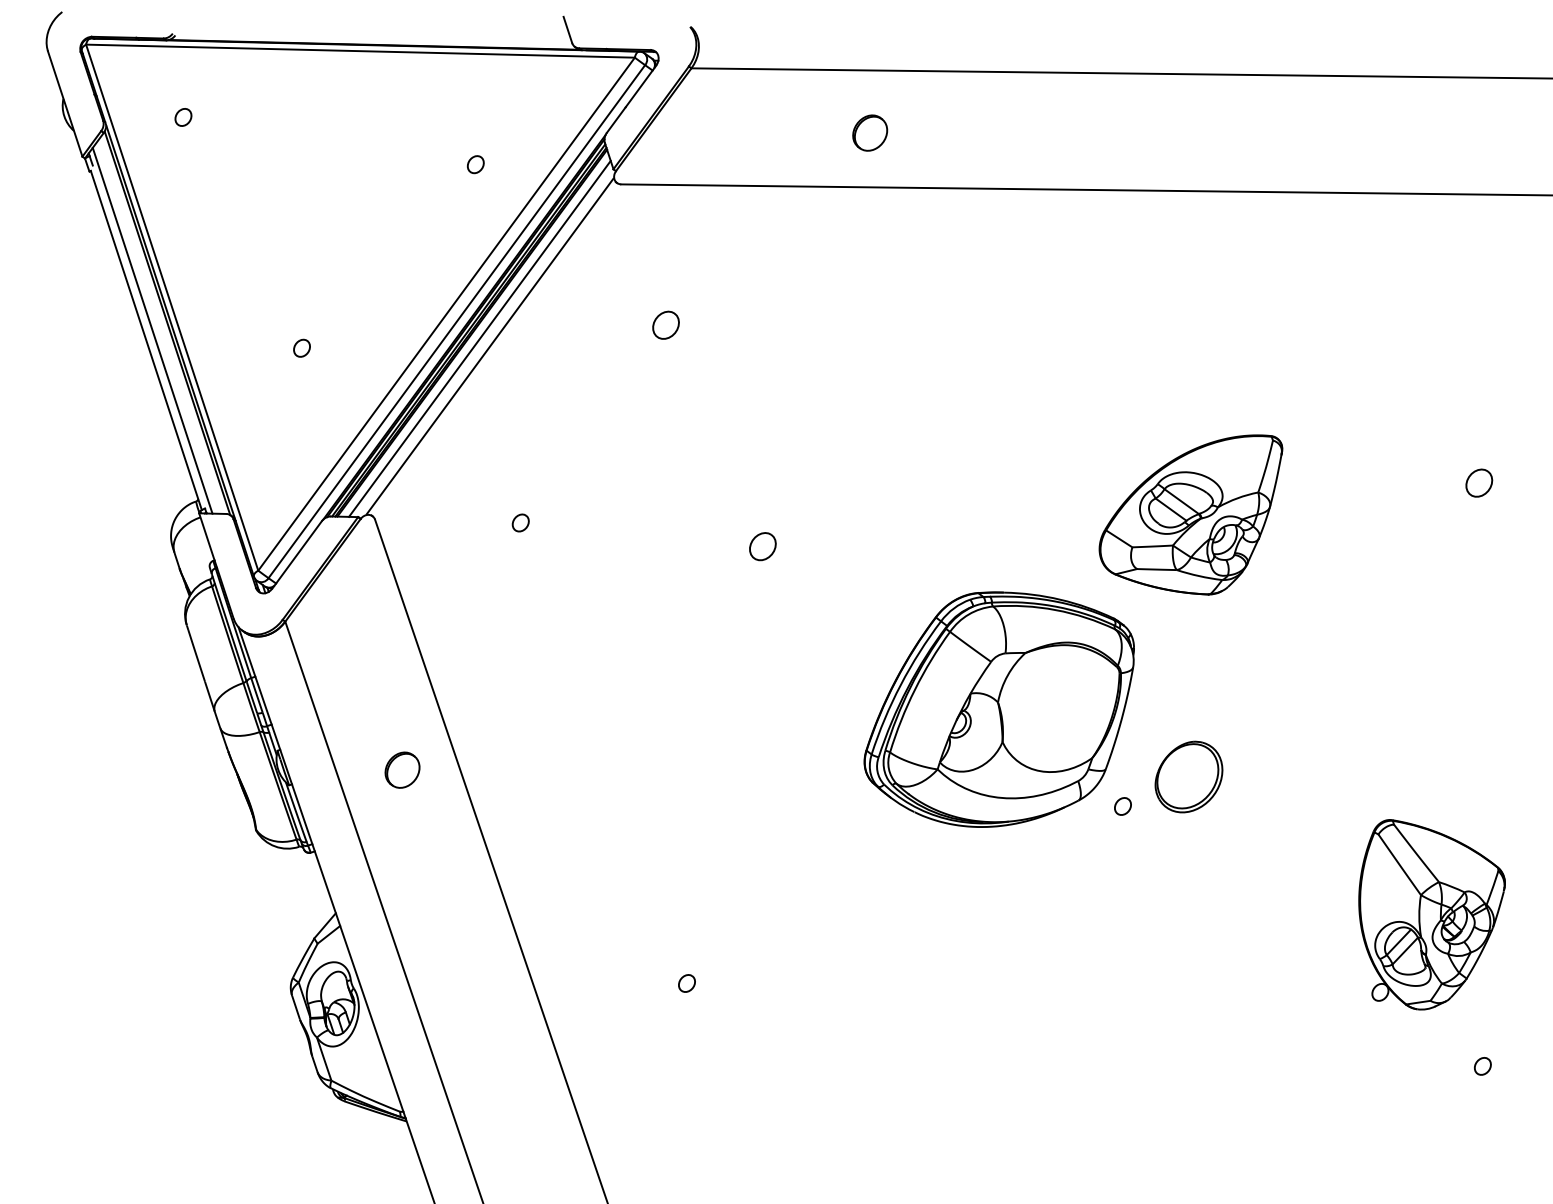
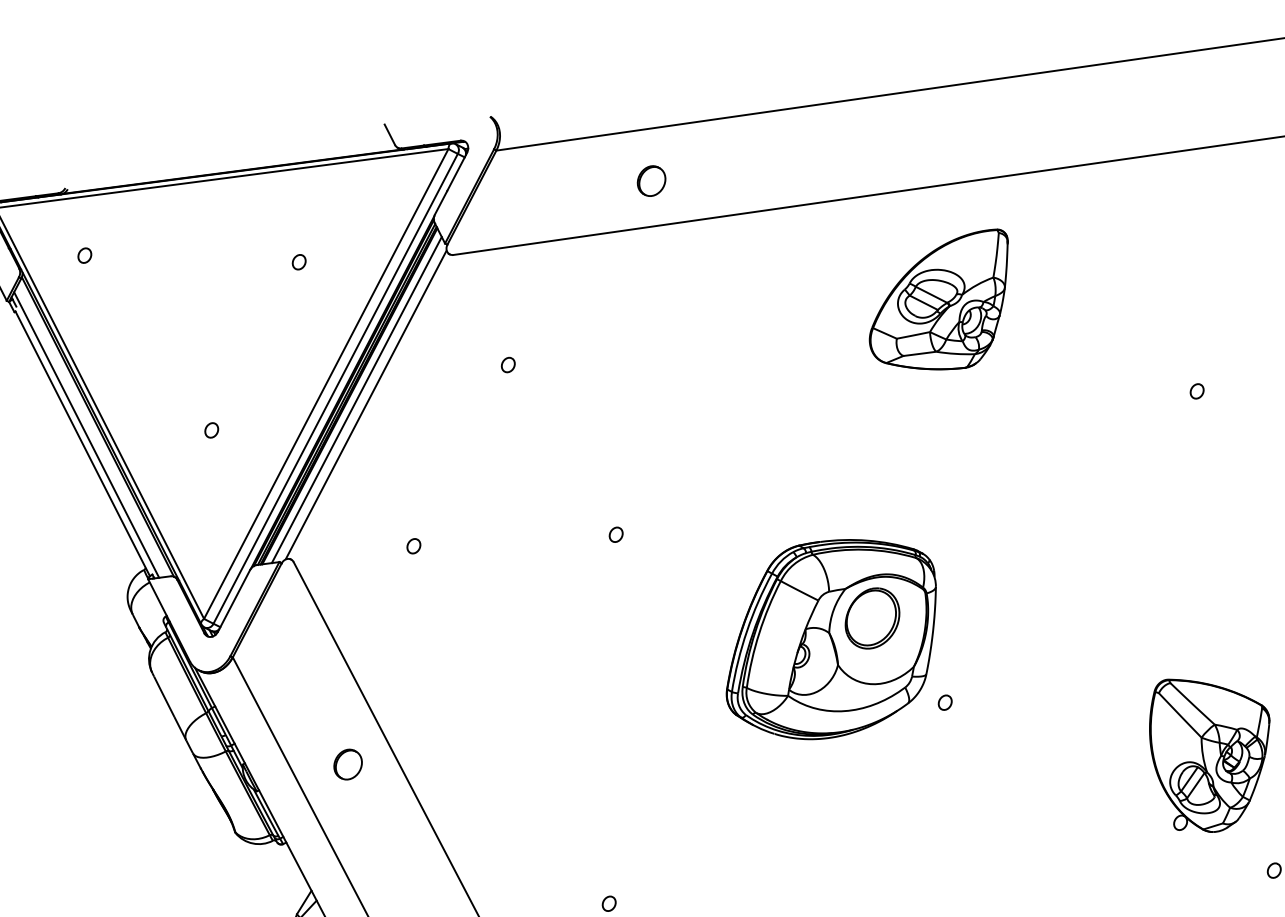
part: (475, 164) -> (298, 262), moved
part: (666, 324) -> (508, 364), size x0.62
part: (1479, 482) -> (1197, 390), size x0.62
part: (1190, 514) -> (940, 304), moved
part: (763, 546) -> (616, 534), size x0.62
part: (1188, 776) -> (871, 618), moved

